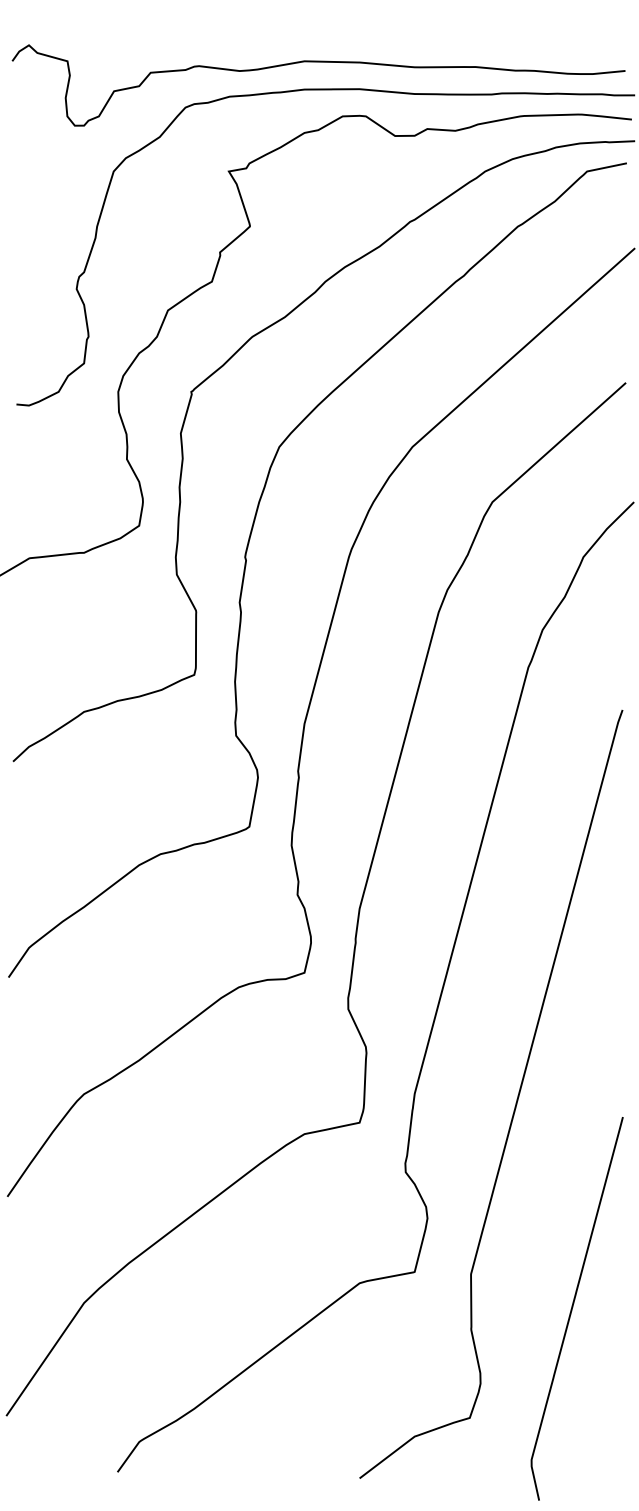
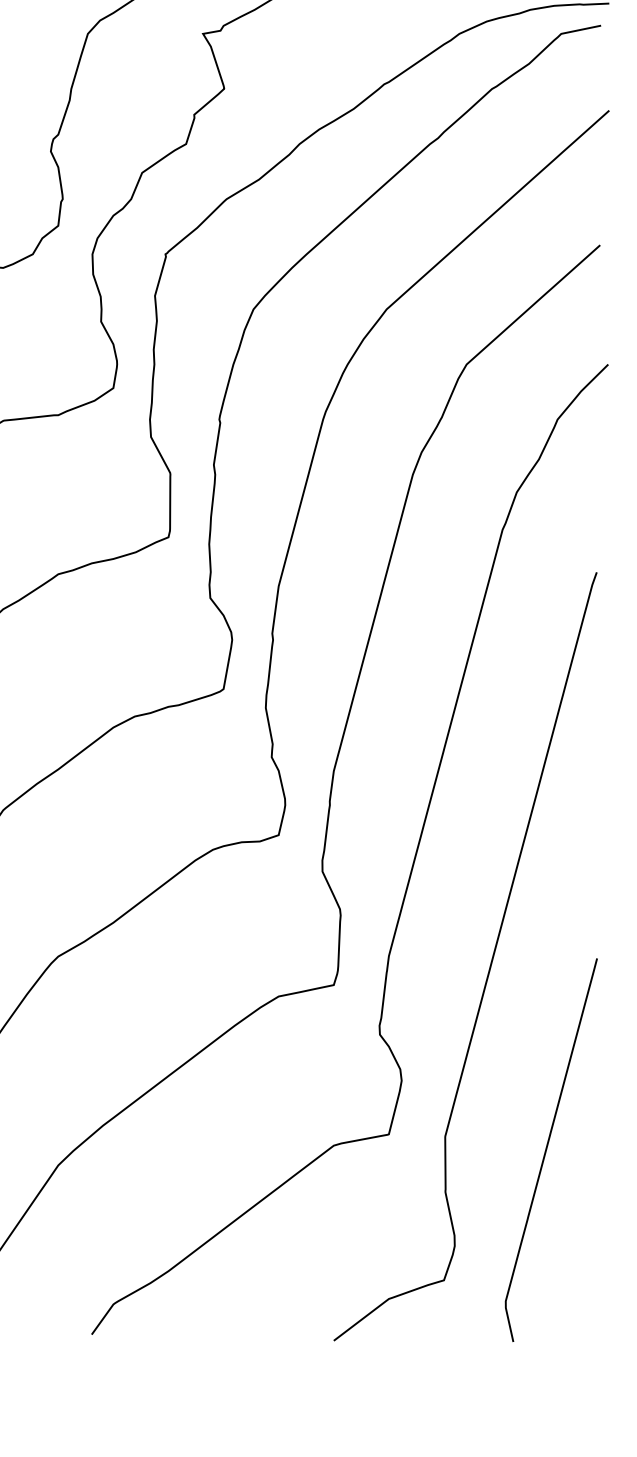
curve: (573, 1307) -> (547, 1148), moved

